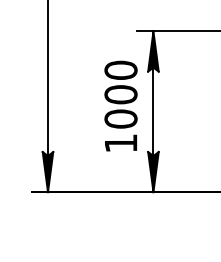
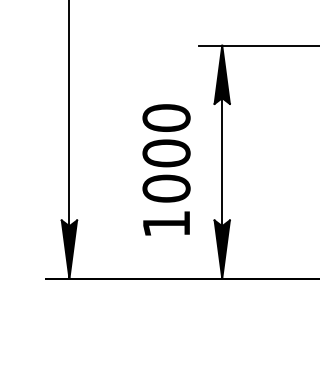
text: (120, 105) -> (165, 168), moved

